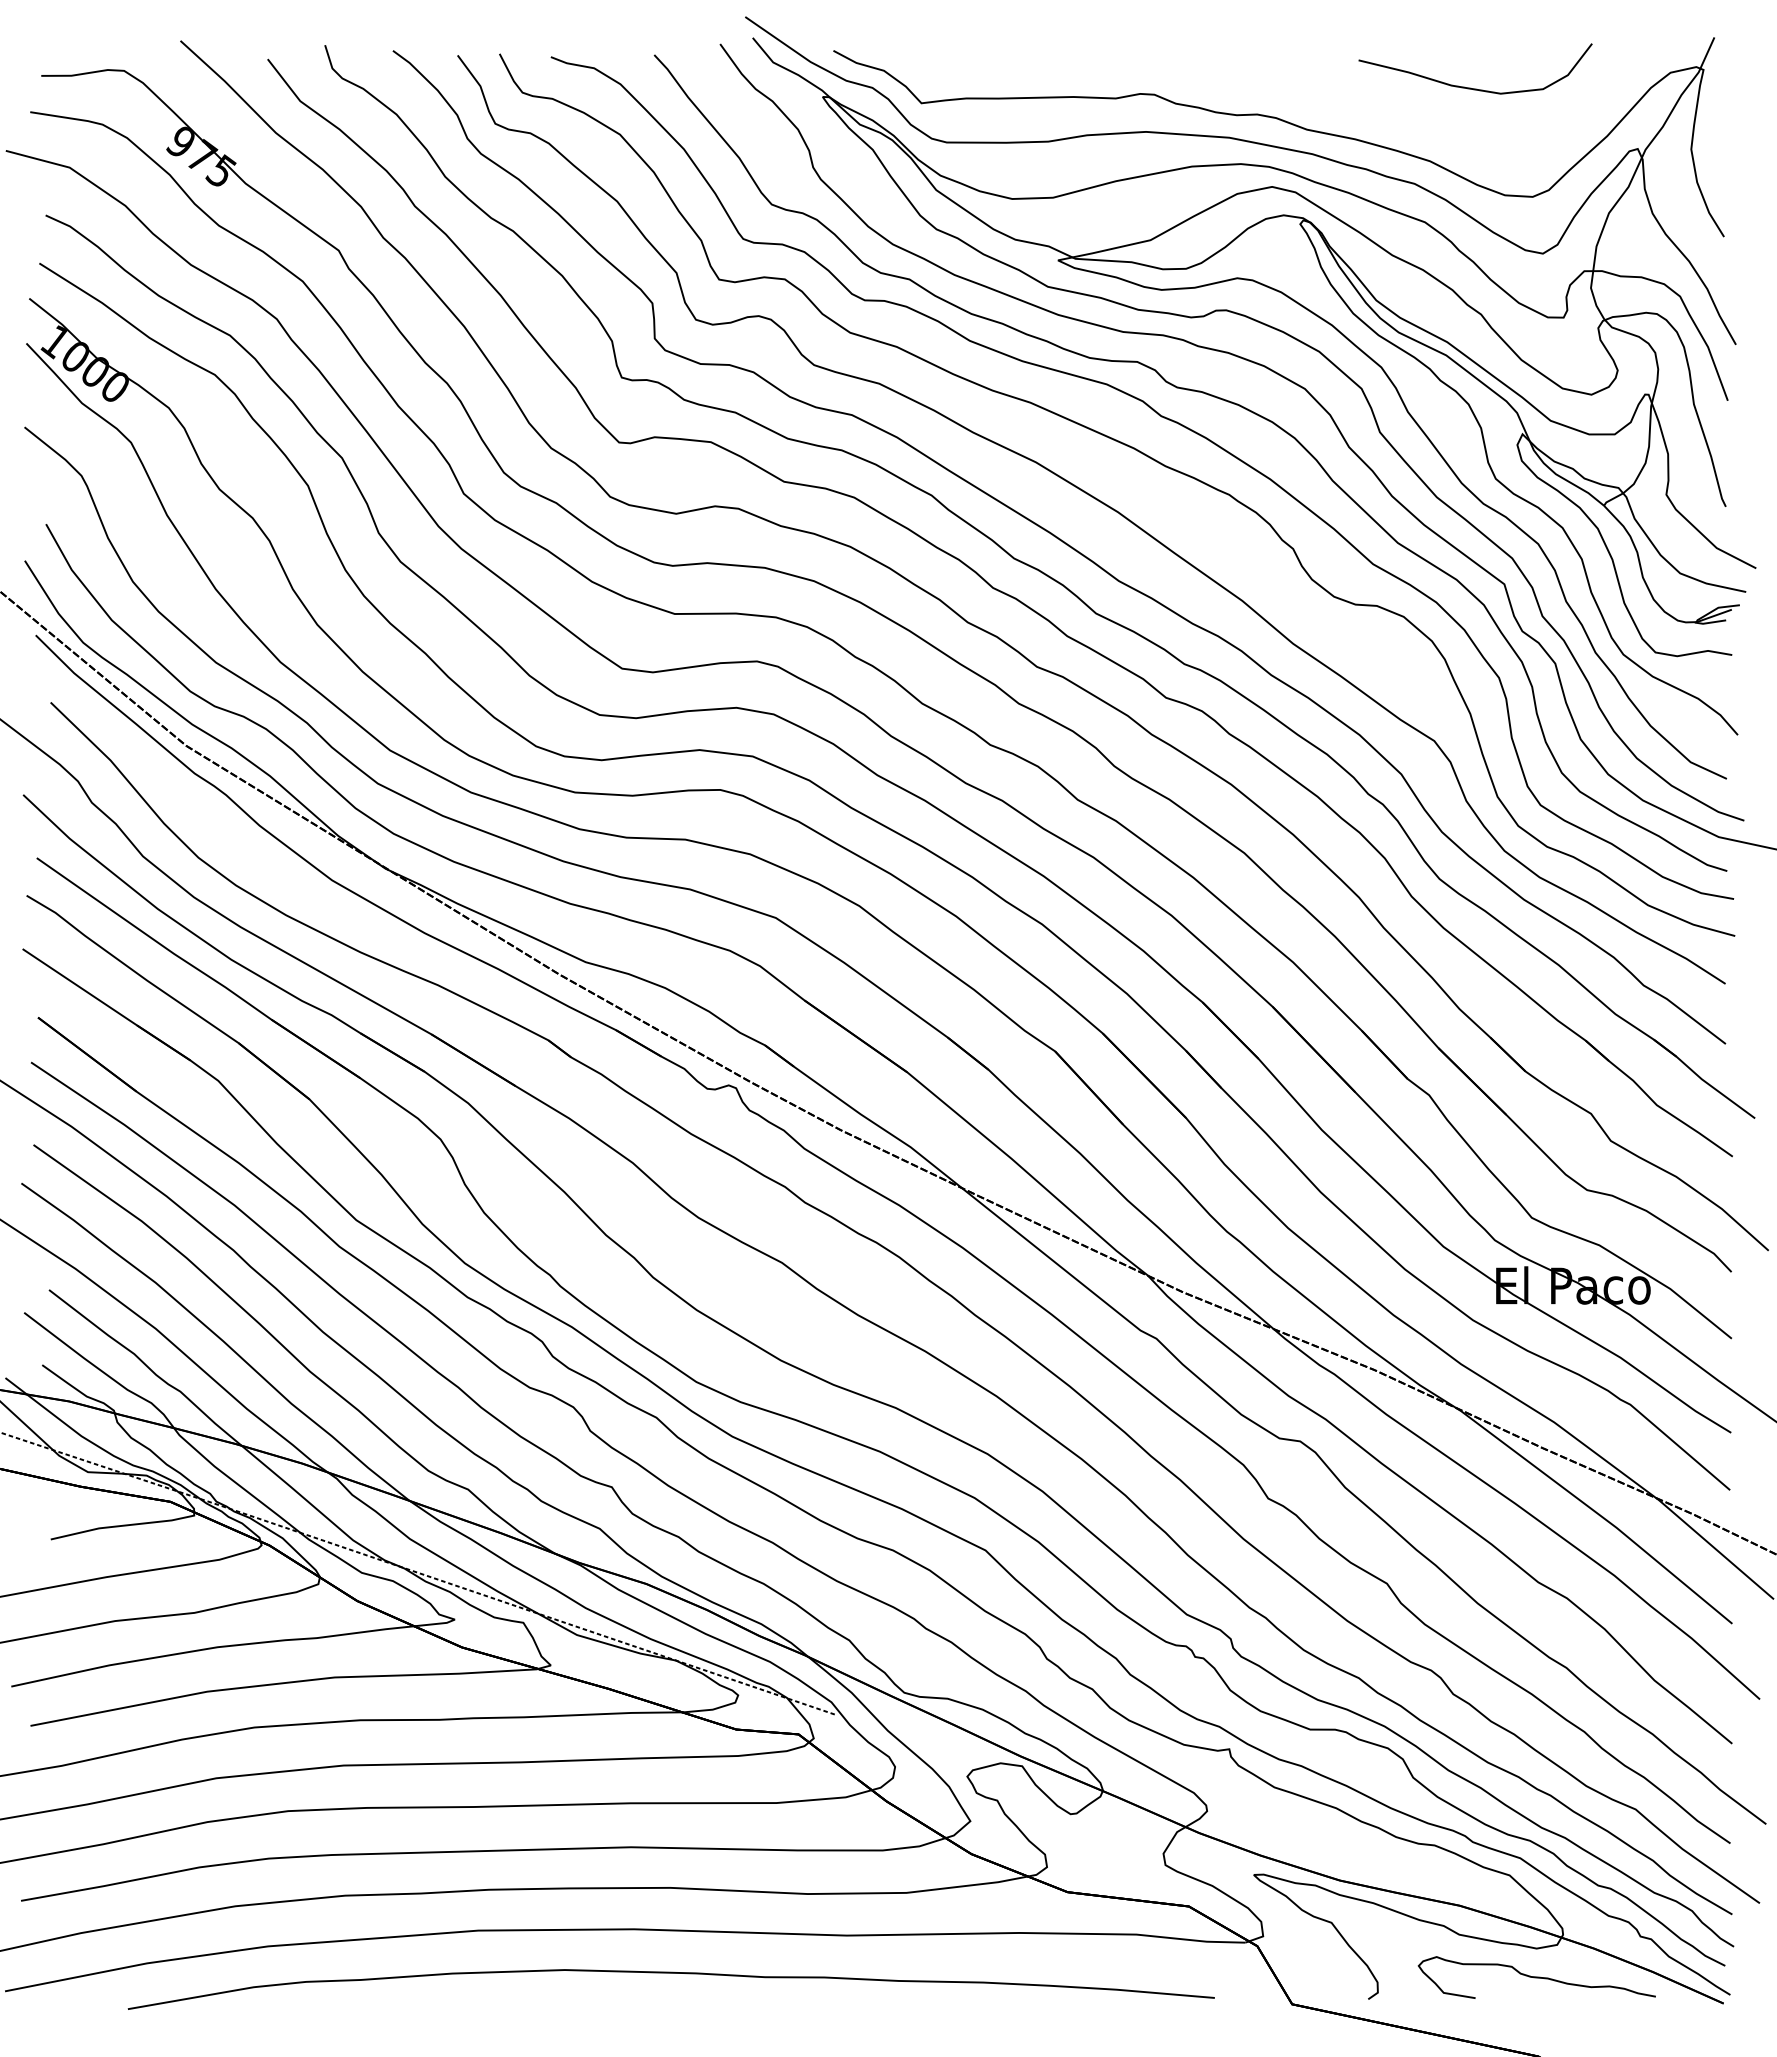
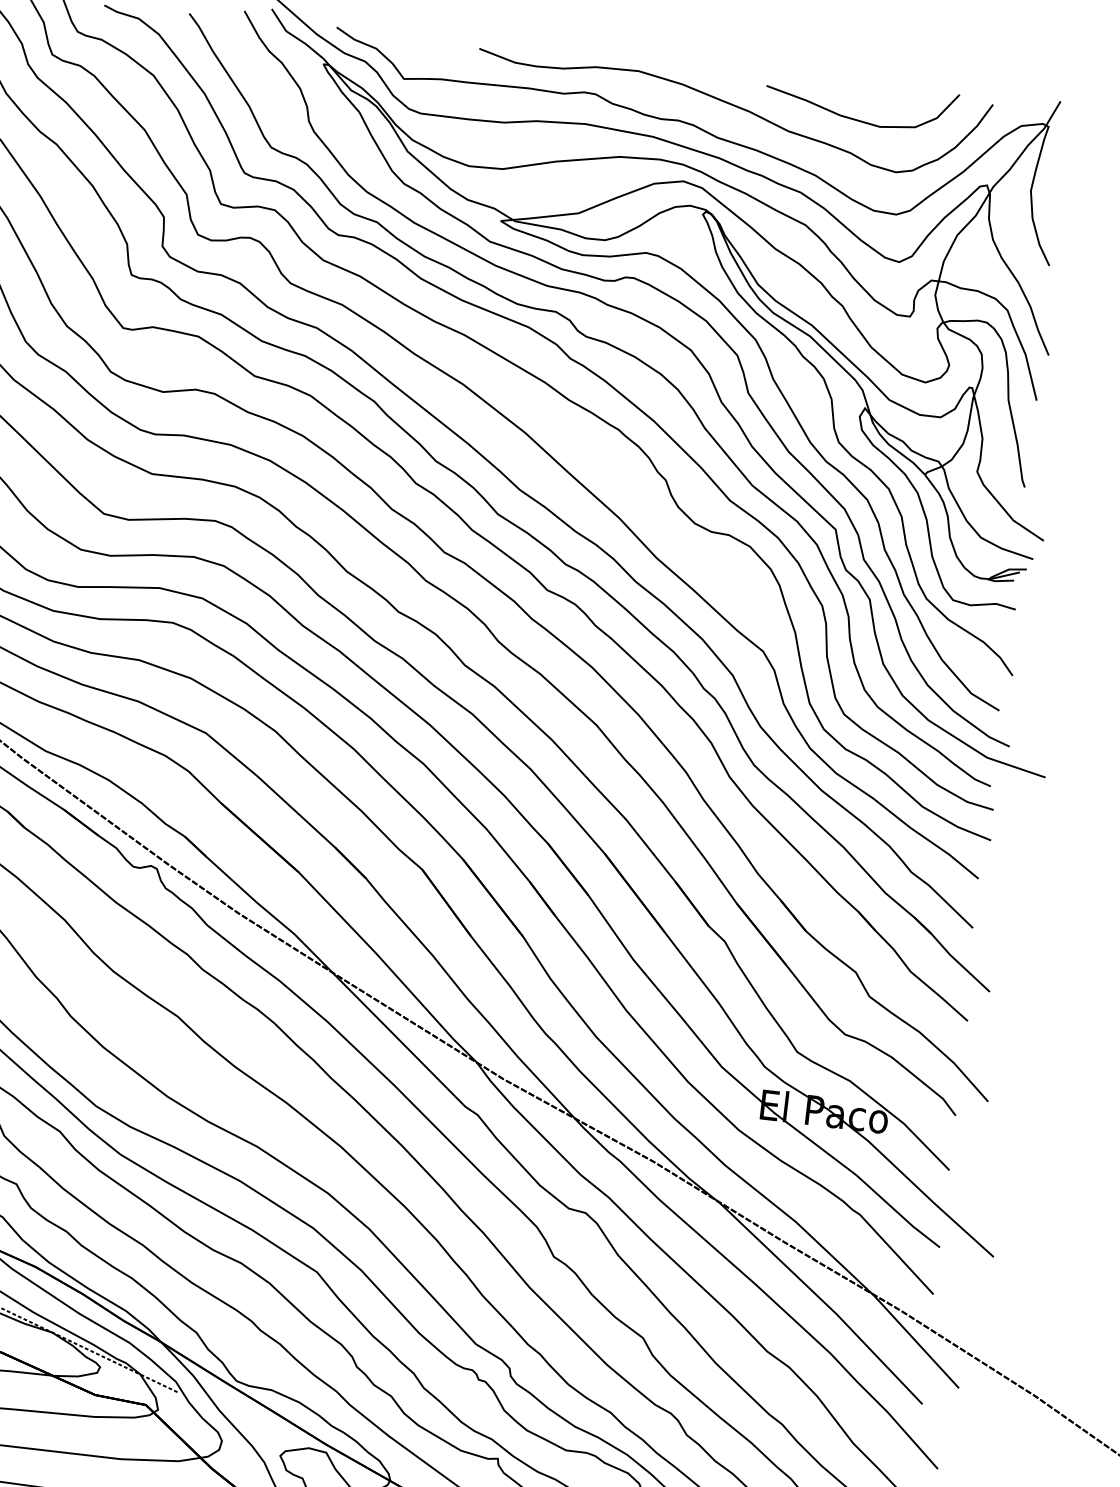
curve: (1324, 90) -> (735, 107), added

